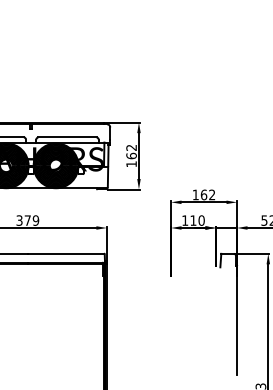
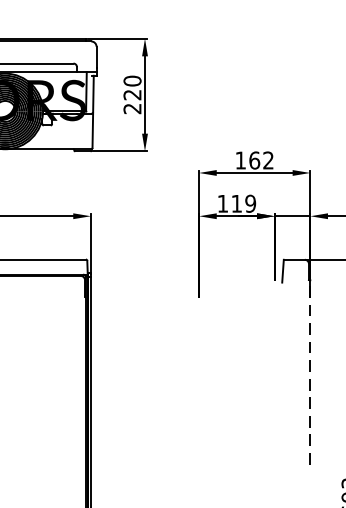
text: (131, 155) -> (132, 94), 162 -> 220
text: (201, 220) -> (250, 203), 110 -> 119
line: (237, 320) -> (311, 372), solid -> dashed

